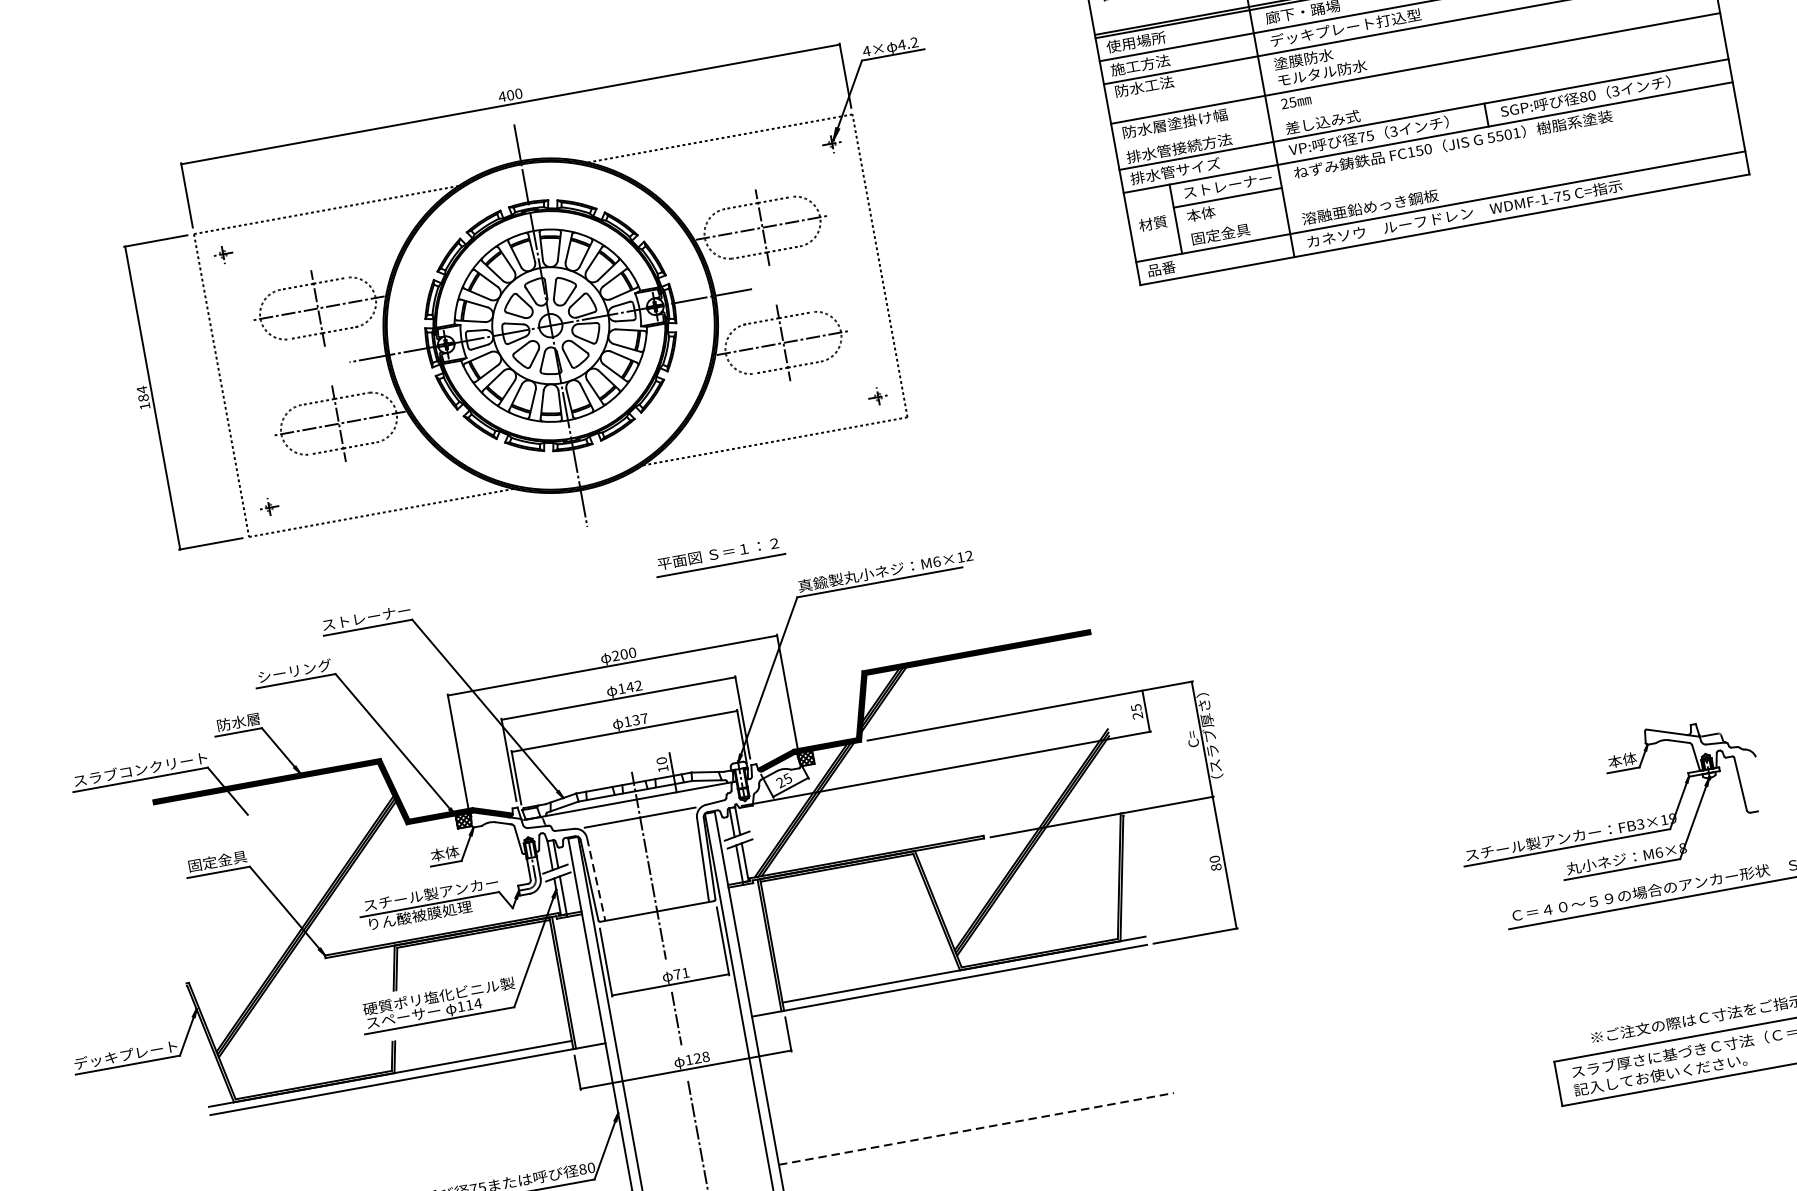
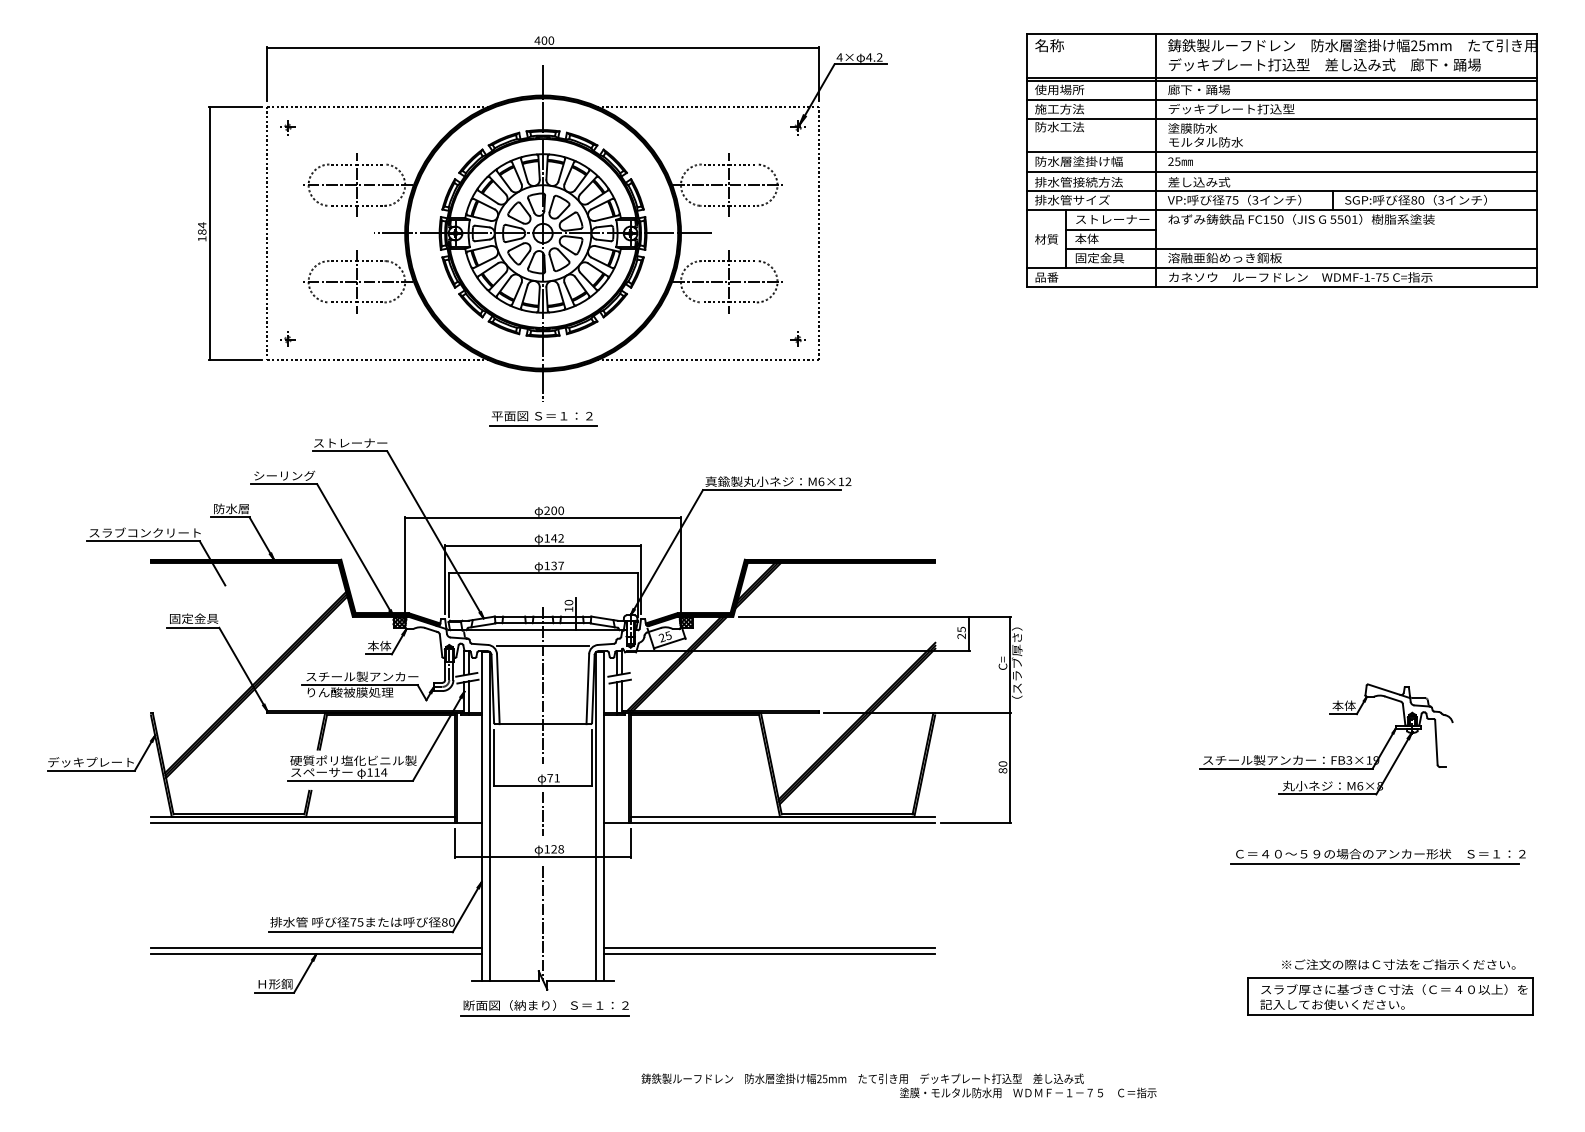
line: (1420, 91) -> (1282, 171), added
line: (1459, 179) -> (1301, 248), added
part: (720, 556) -> (543, 418), moved
part: (1608, 825) -> (1323, 756), moved
line: (596, 879) -> (498, 689), dashed -> solid
line: (977, 1128) -> (770, 947), dashed -> solid
line: (977, 1137) -> (769, 954), added

